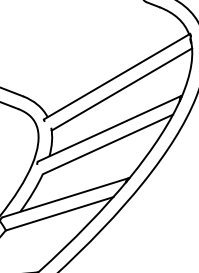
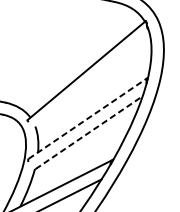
line: (121, 89) -> (92, 81), removed
line: (109, 128) -> (87, 118), solid -> dashed
line: (108, 144) -> (89, 132), solid -> dashed

